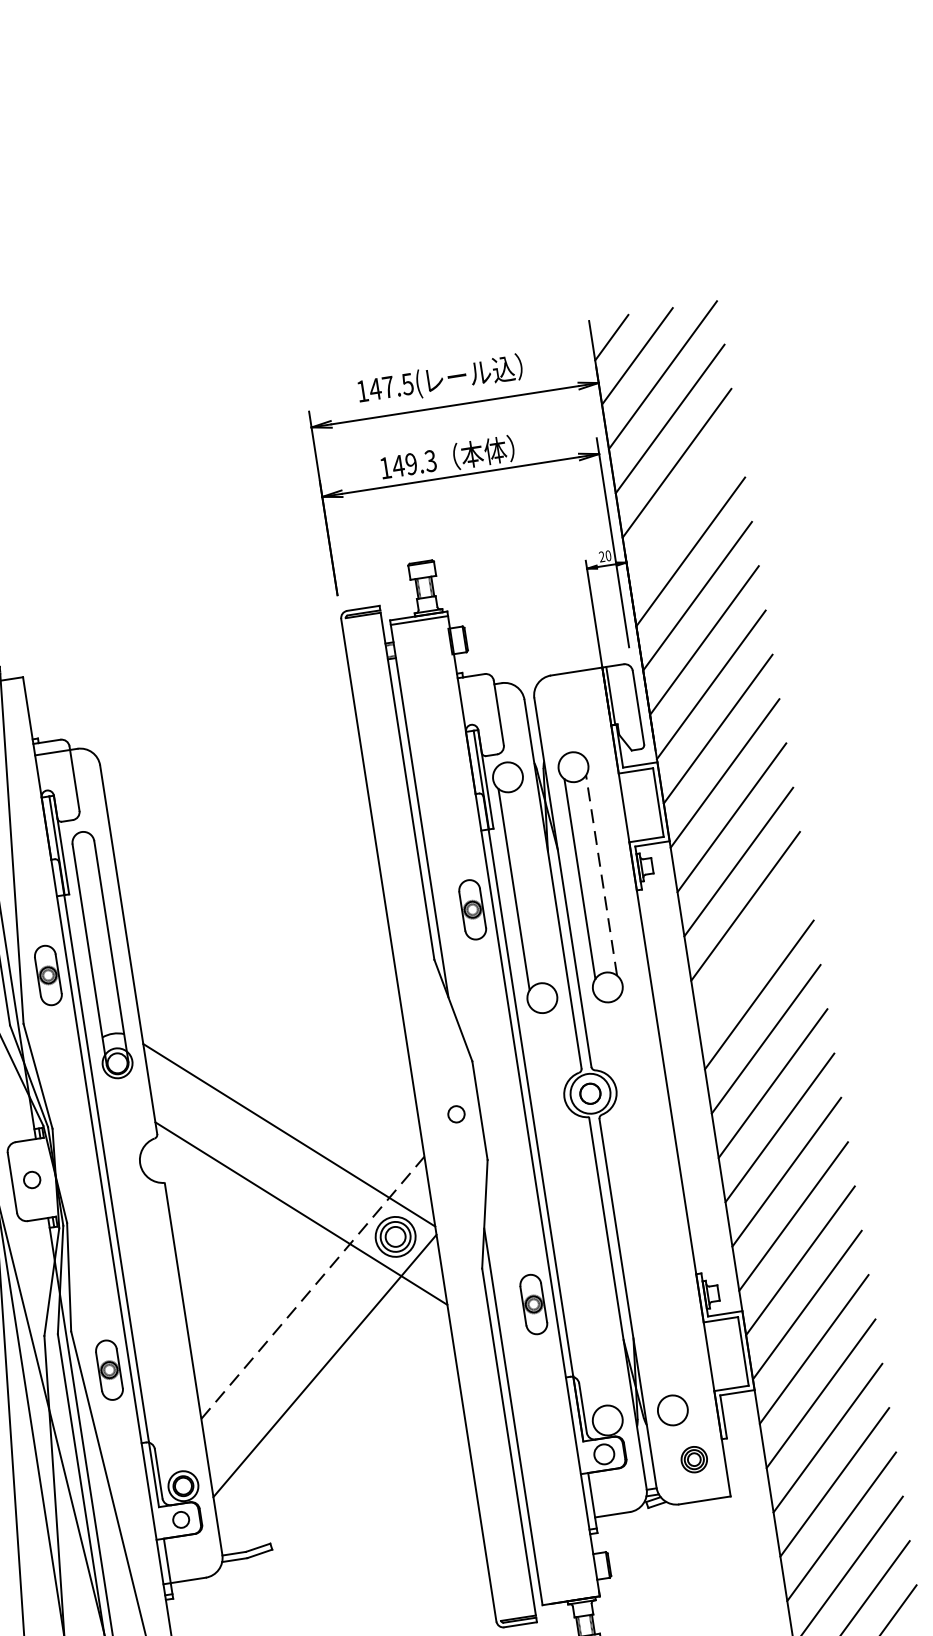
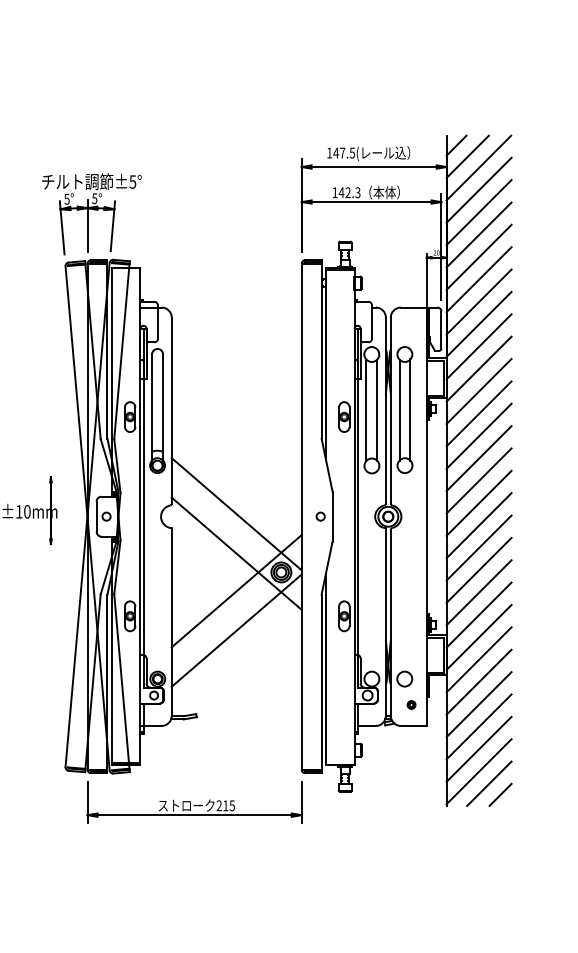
text: (410, 465) -> (347, 193), 149.3 -> 142.3
line: (682, 506) -> (478, 234), added
line: (601, 876) -> (410, 410), dashed -> solid
line: (536, 884) -> (377, 409), added
line: (751, 950) -> (478, 458), added
line: (312, 1288) -> (236, 591), dashed -> solid
part: (693, 1458) -> (411, 704), size x0.62

